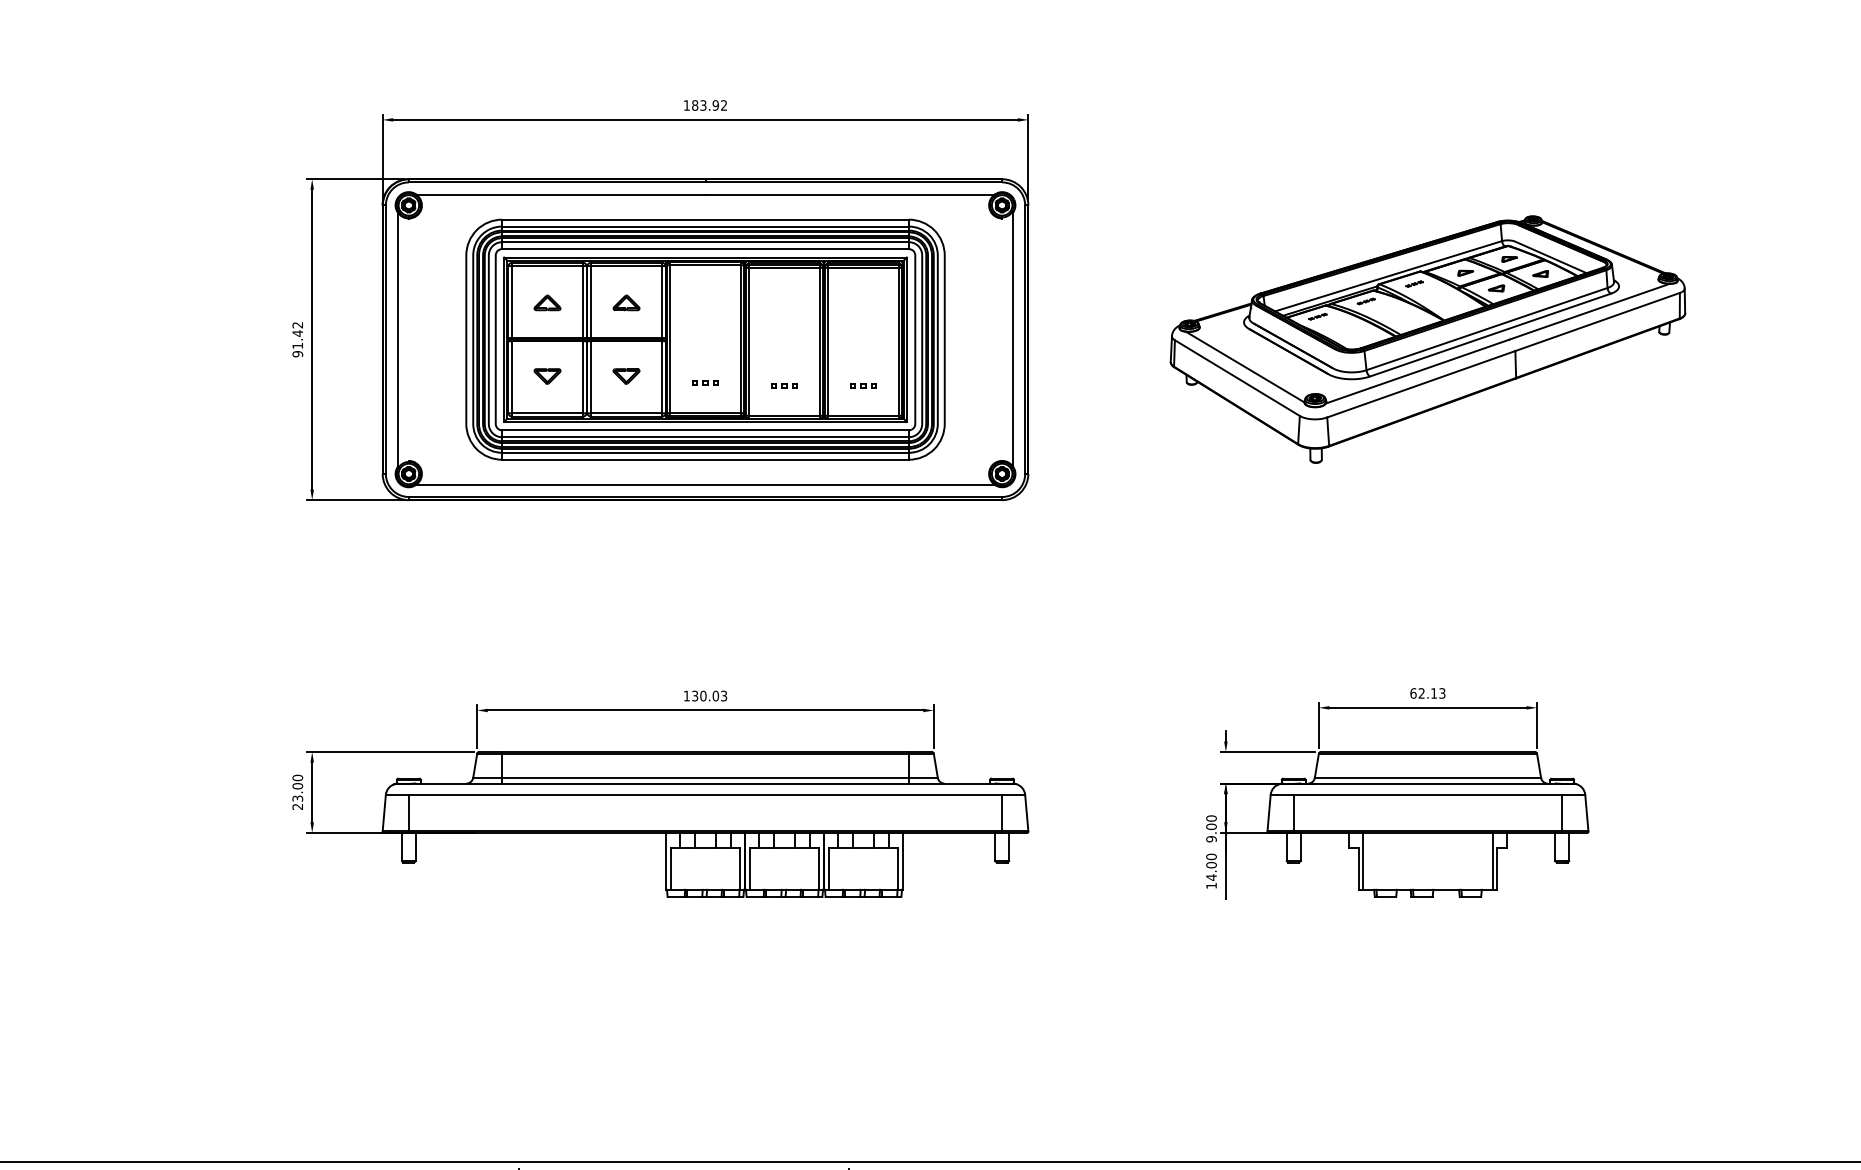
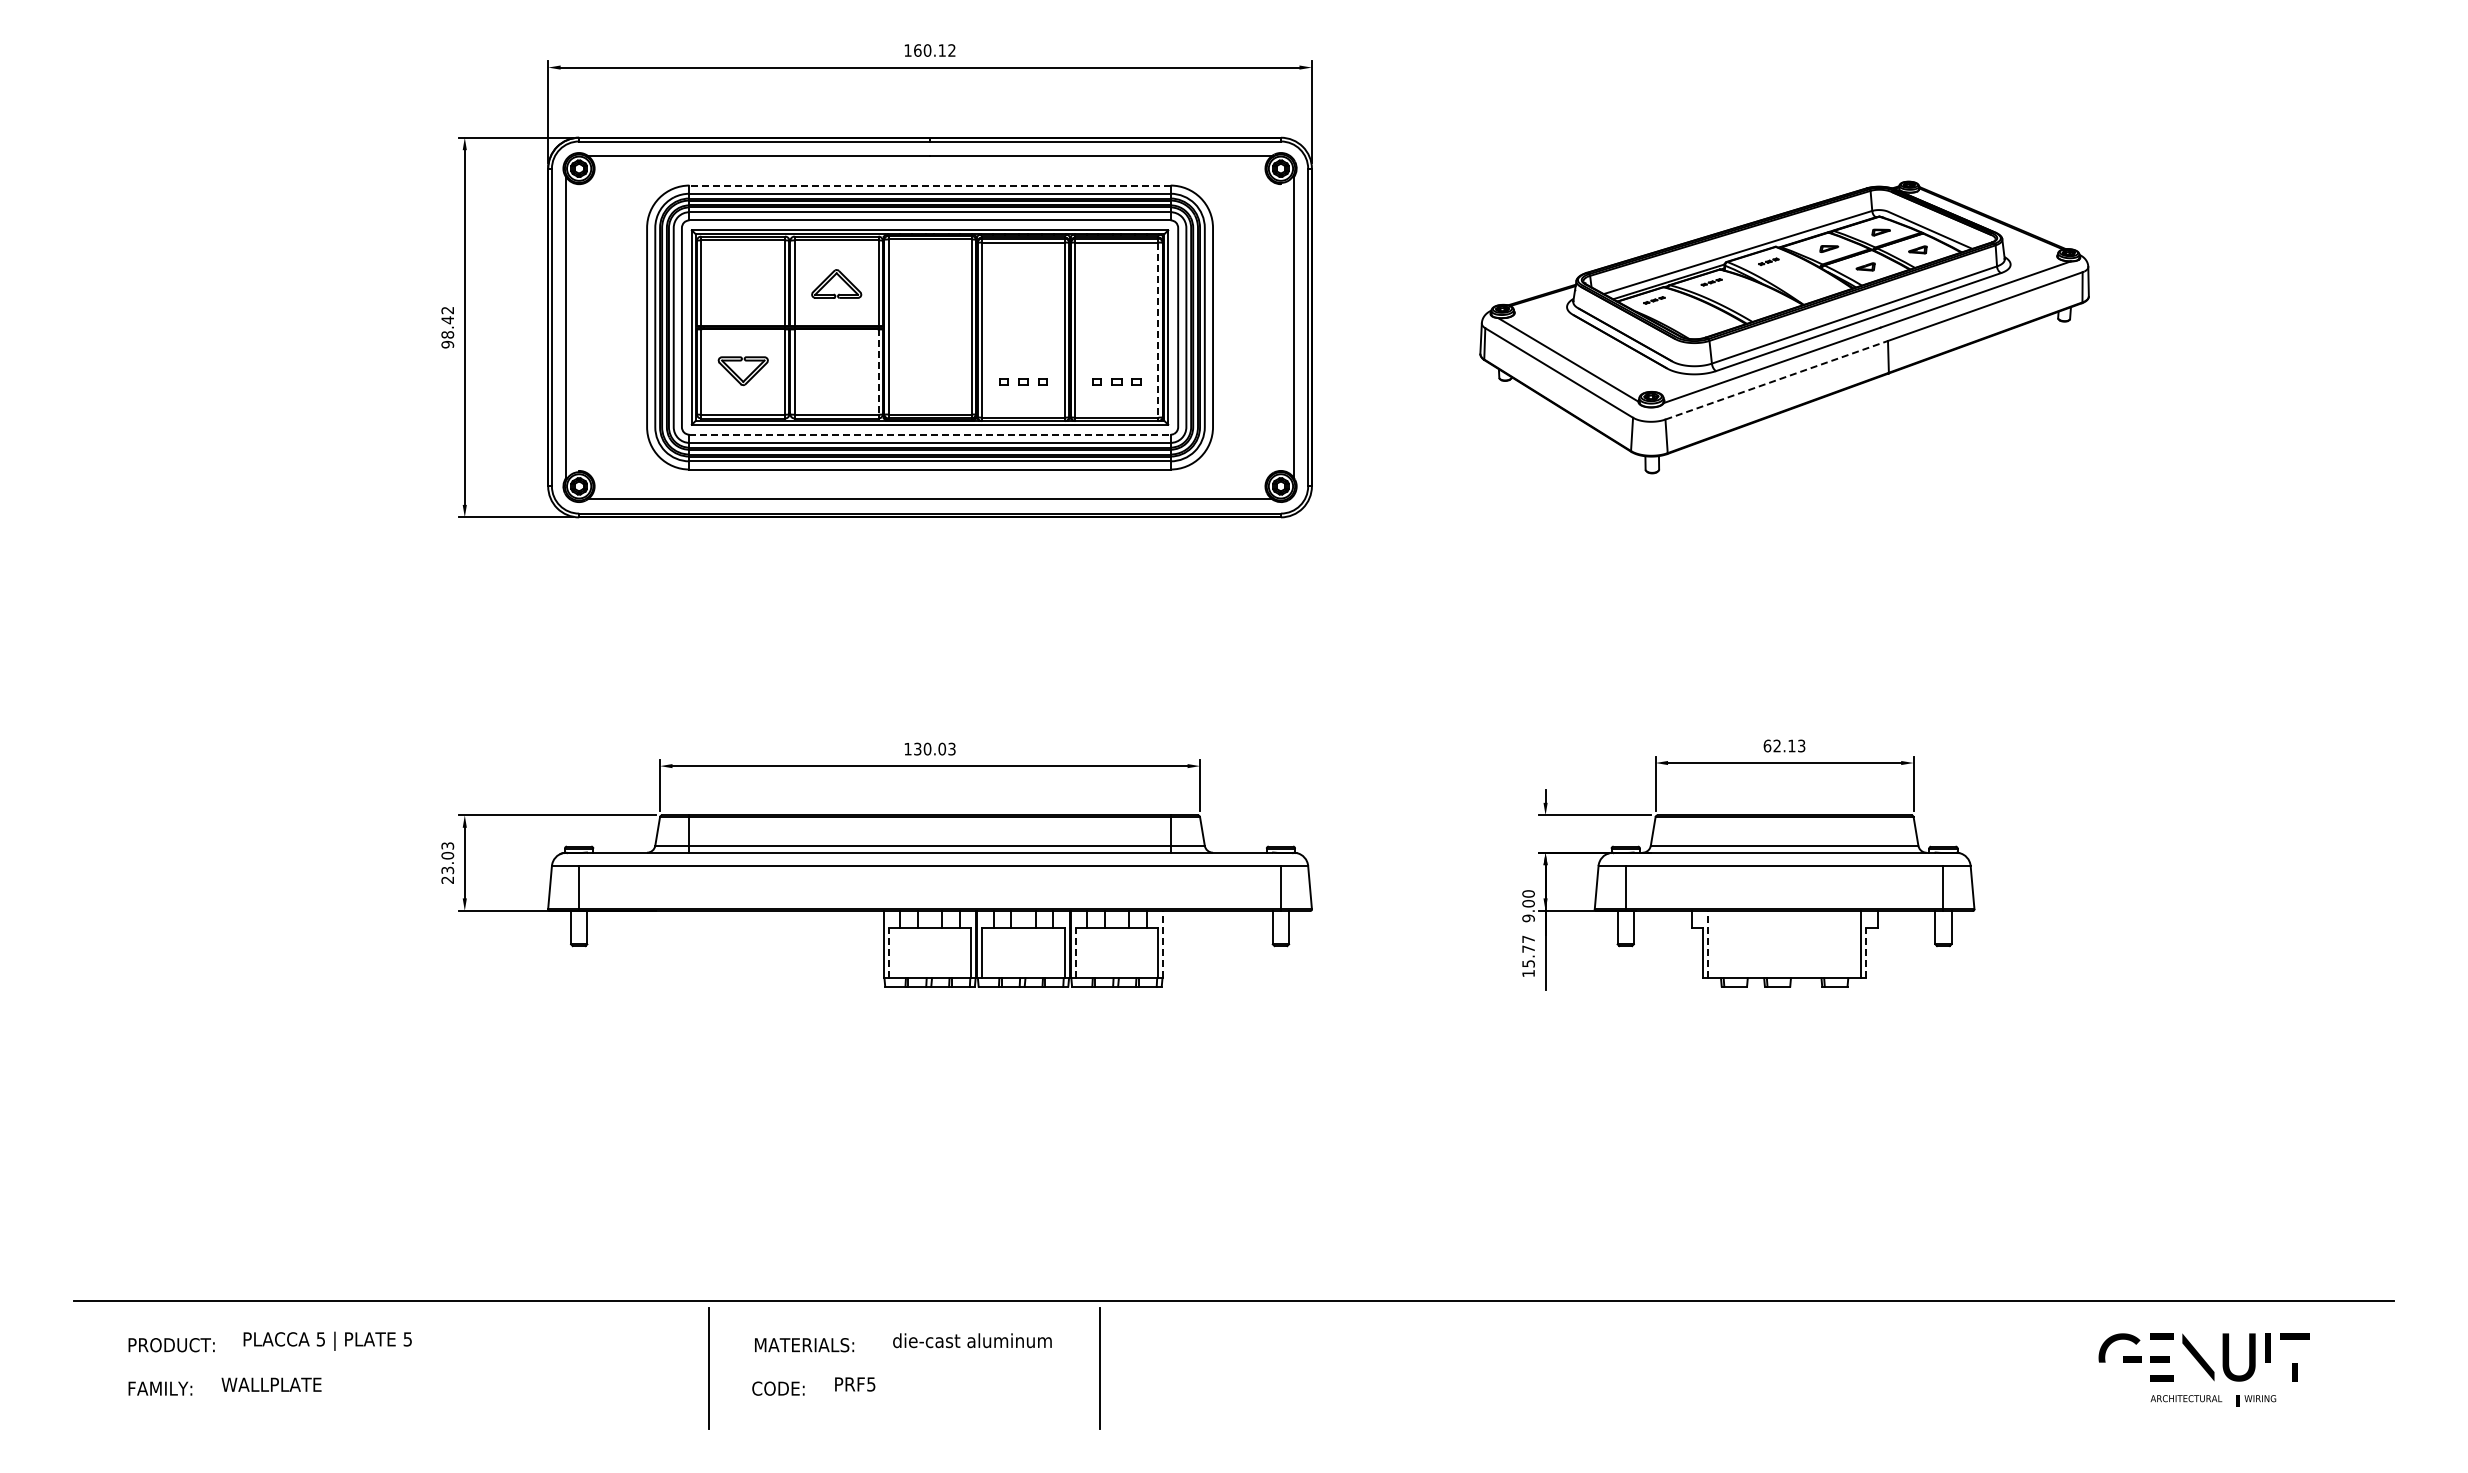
text: (705, 105) -> (929, 50), 183.92 -> 160.12
line: (705, 219) -> (930, 185), solid -> dashed
part: (547, 302) -> (743, 283), removed
part: (626, 302) -> (836, 283), size x1.6
line: (898, 342) -> (1158, 330), solid -> dashed
text: (297, 345) -> (447, 334), 91.42 -> 98.42
part: (546, 376) -> (742, 370), size x1.6
part: (626, 376) -> (836, 370), removed
line: (661, 377) -> (878, 372), solid -> dashed
part: (705, 382) -> (929, 378), removed
line: (1421, 384) -> (1776, 380), solid -> dashed
part: (784, 385) -> (1023, 381), size x1.6
part: (863, 385) -> (1116, 381), size x1.6
line: (705, 430) -> (930, 434), solid -> dashed
text: (297, 777) -> (447, 845), 23.00 -> 23.03
line: (902, 861) -> (1163, 944), solid -> dashed
line: (1363, 861) -> (1708, 944), solid -> dashed
text: (1211, 867) -> (1528, 951), 14.00 -> 15.77
line: (670, 868) -> (888, 953), solid -> dashed
line: (828, 868) -> (1075, 953), solid -> dashed
line: (1497, 868) -> (1866, 953), solid -> dashed

